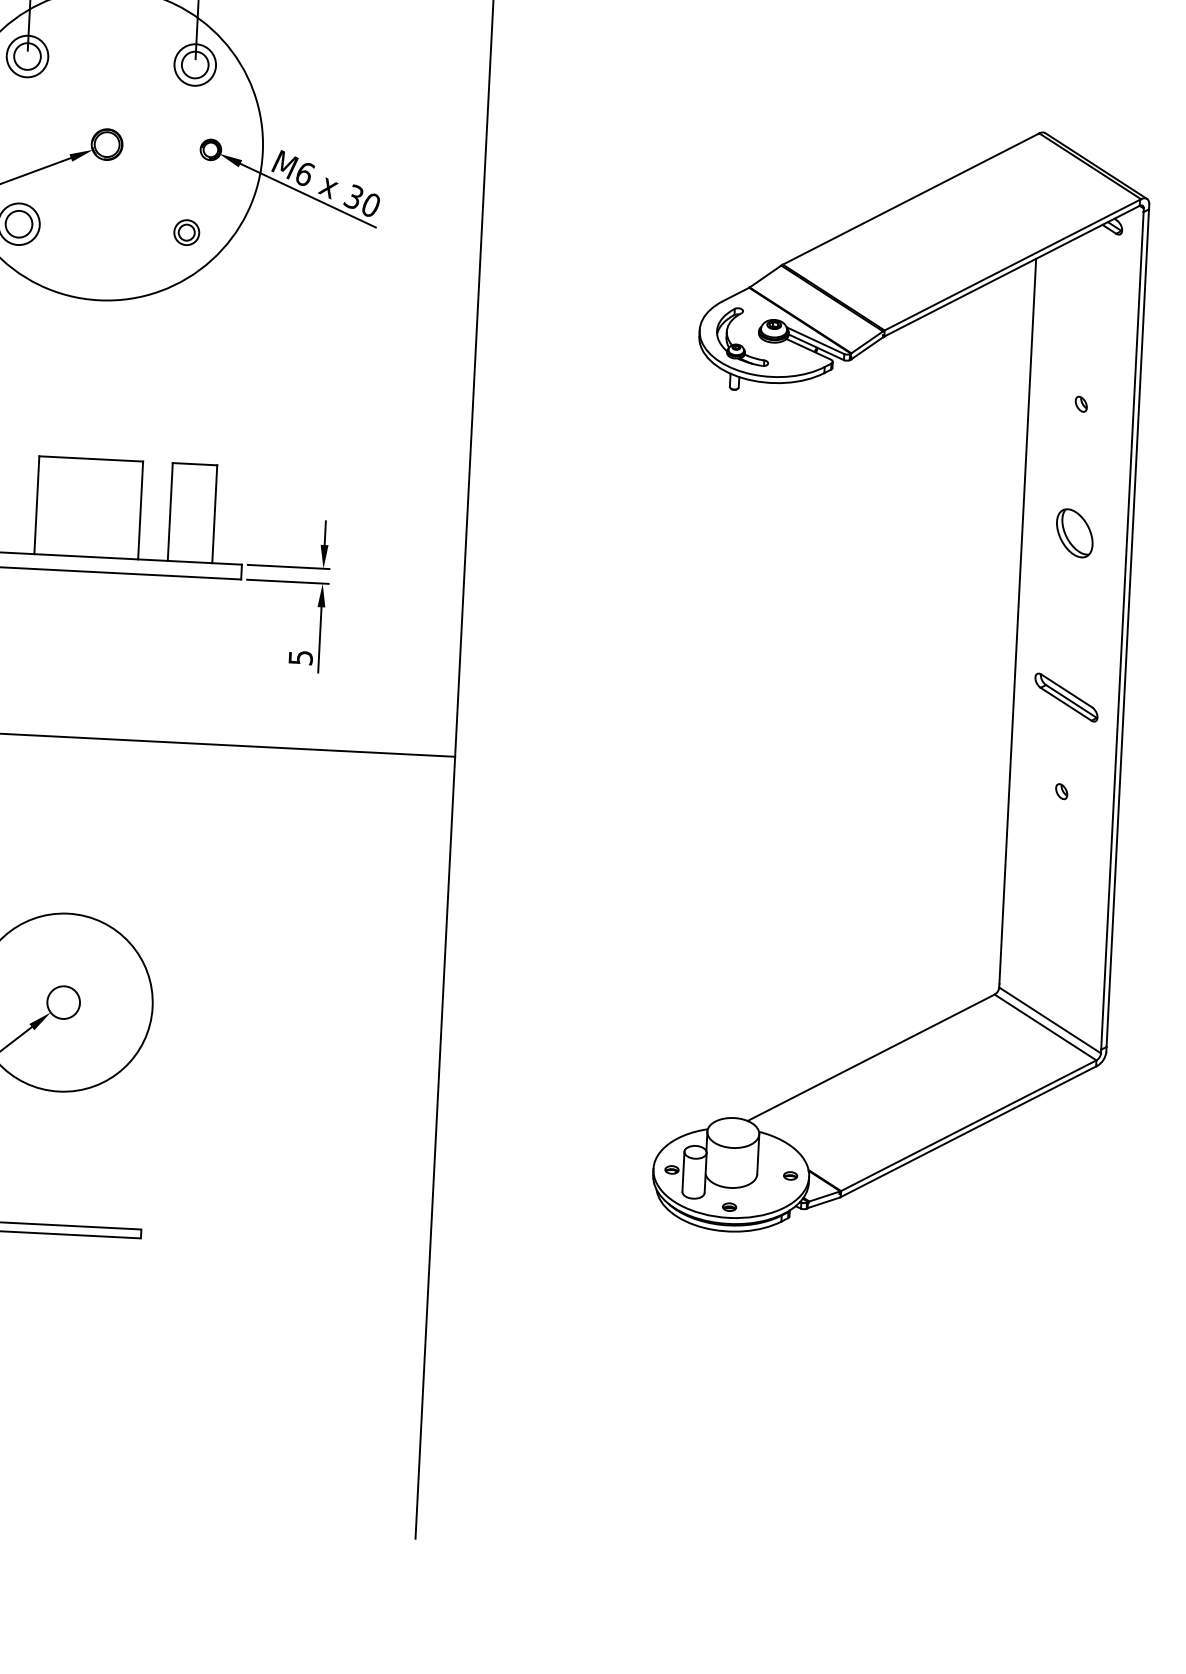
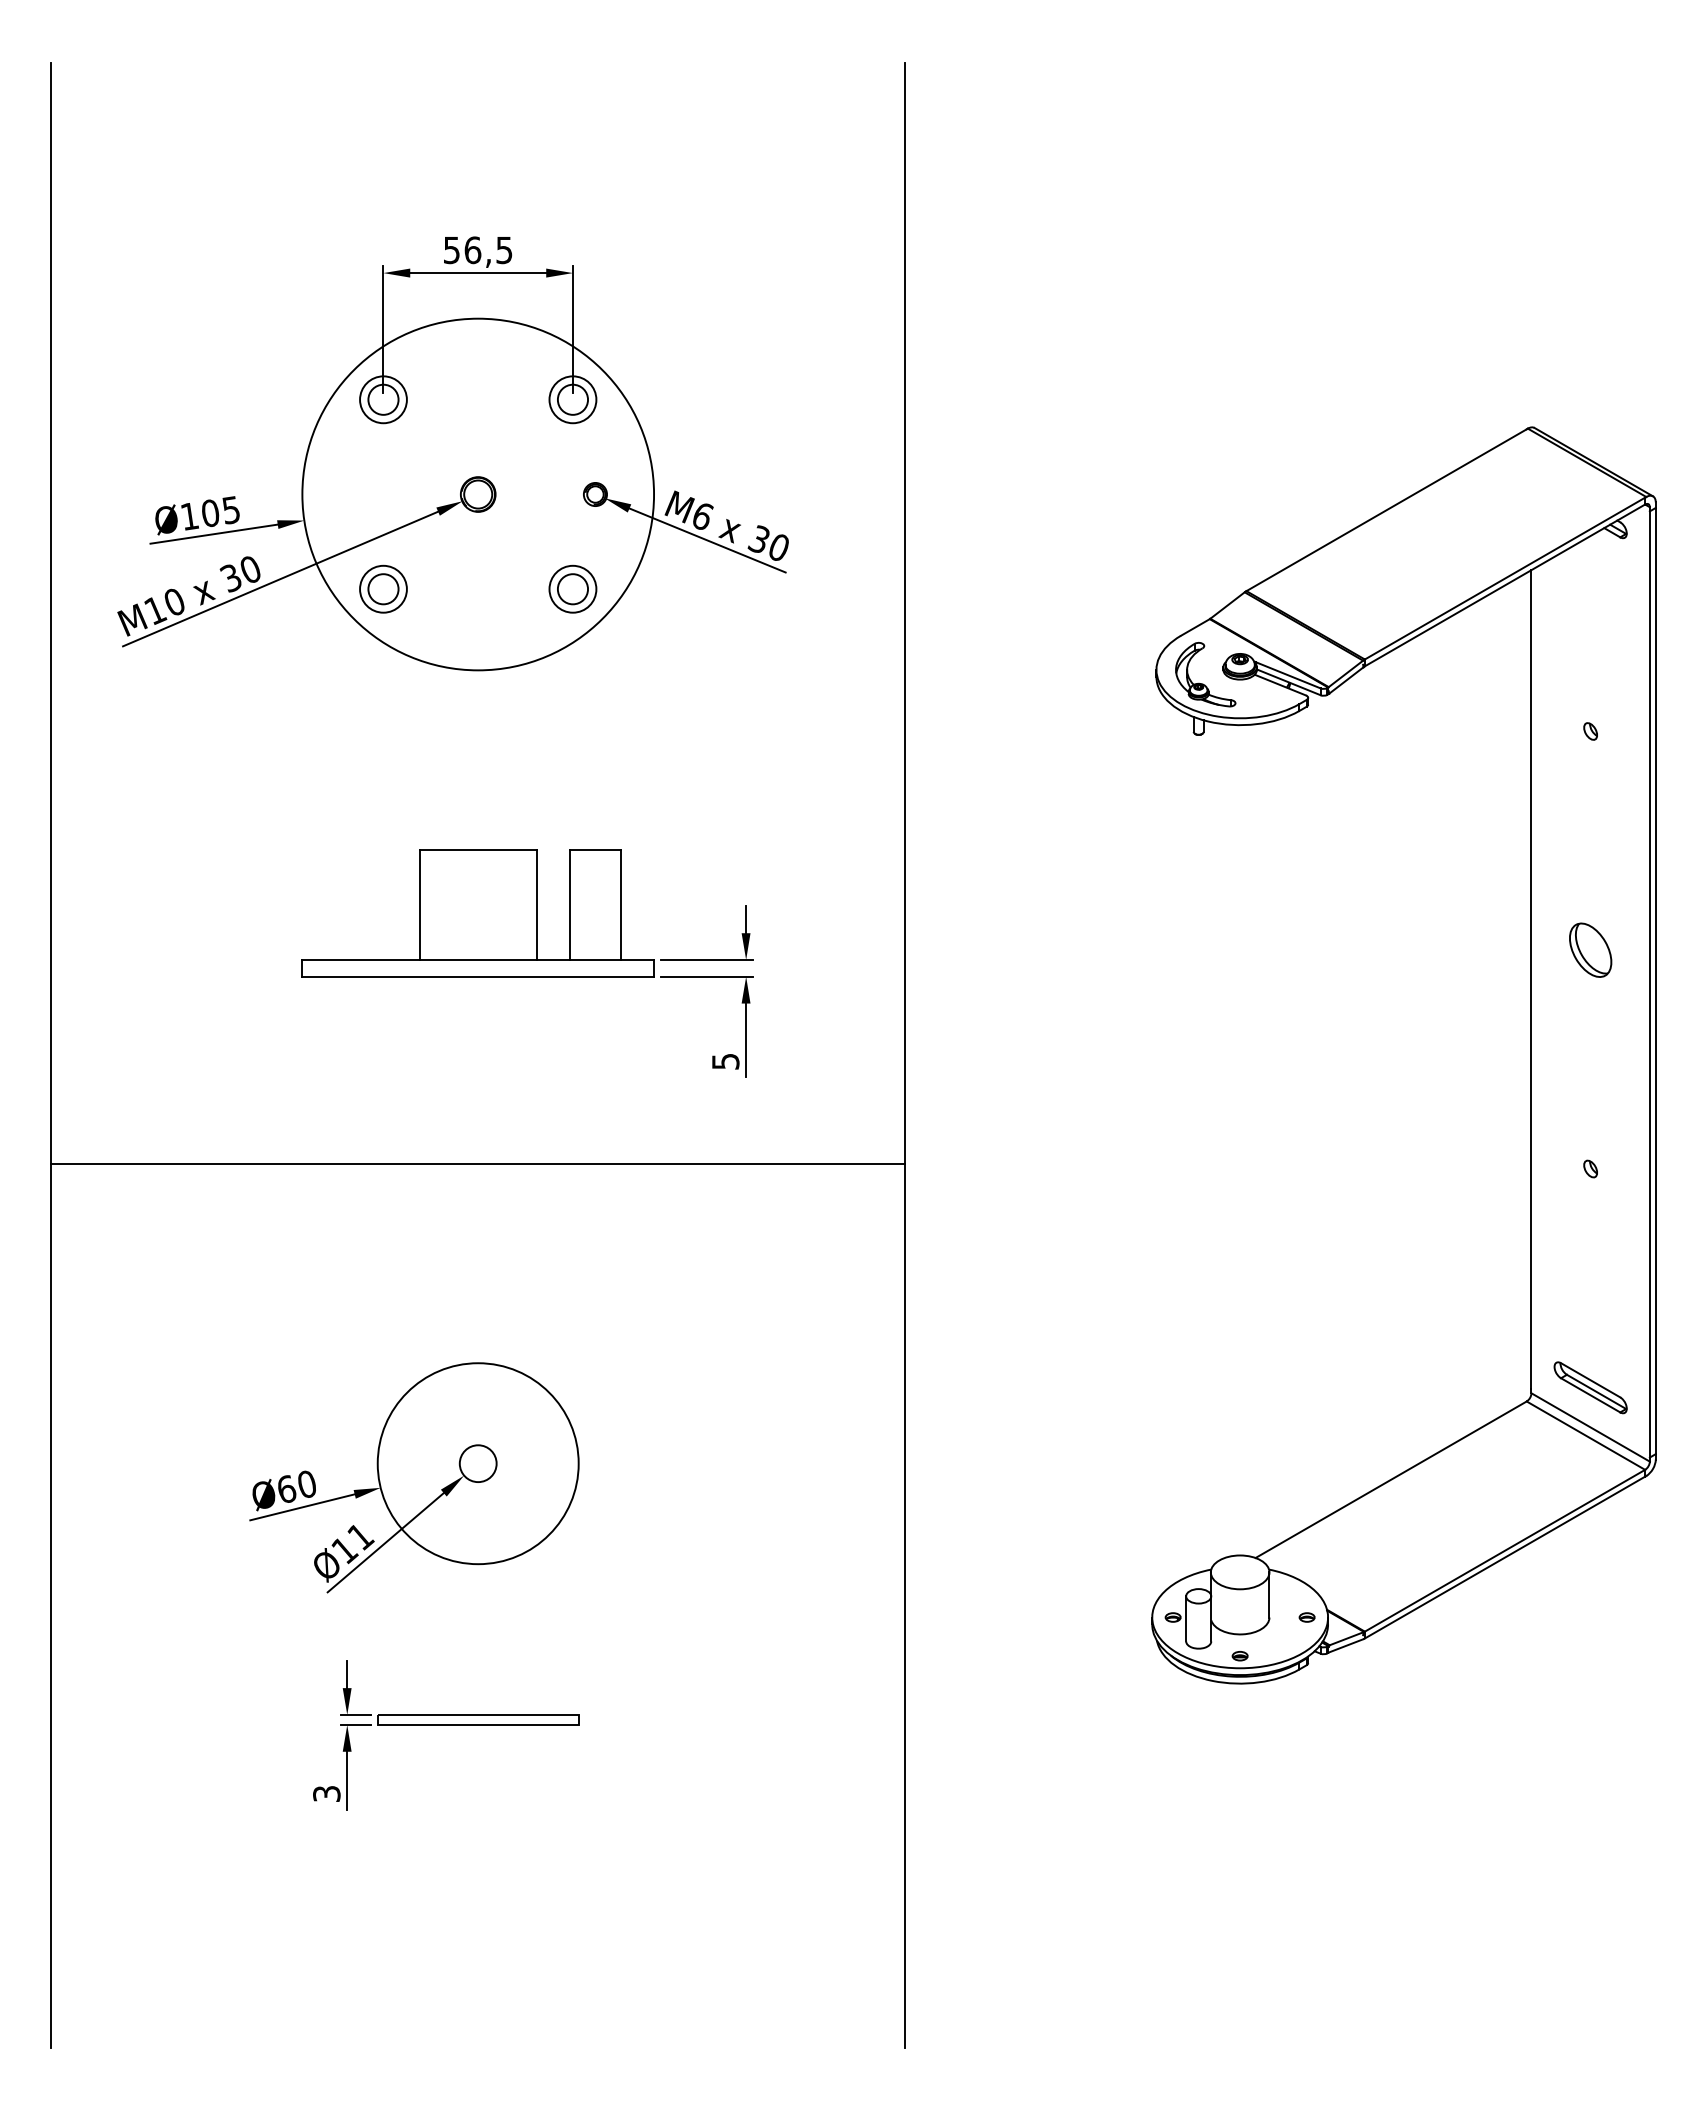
part: (186, 232) -> (572, 588), size x1.67
part: (1074, 532) -> (1590, 949), moved
part: (1066, 697) -> (1590, 1387), moved

